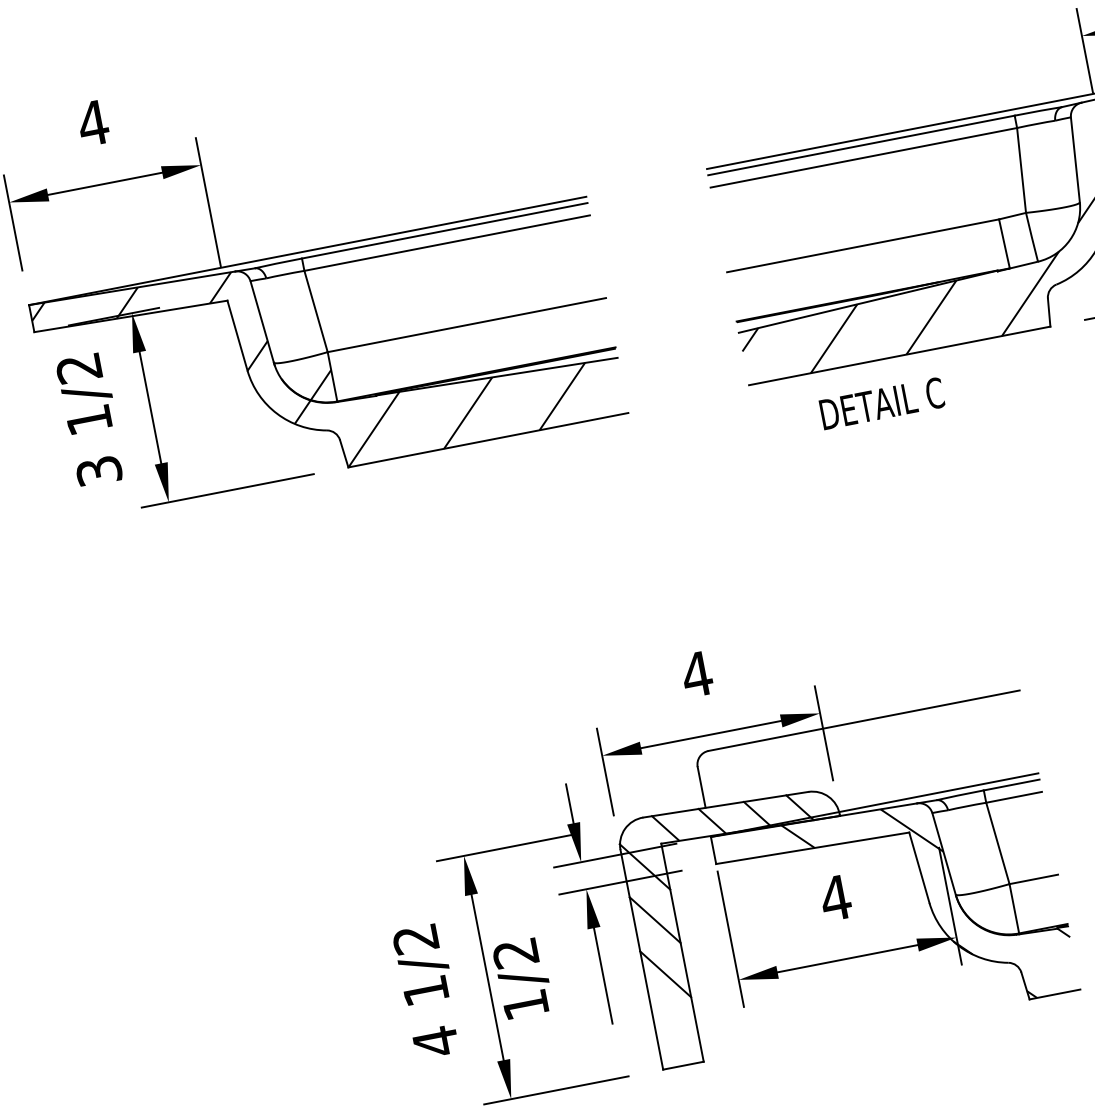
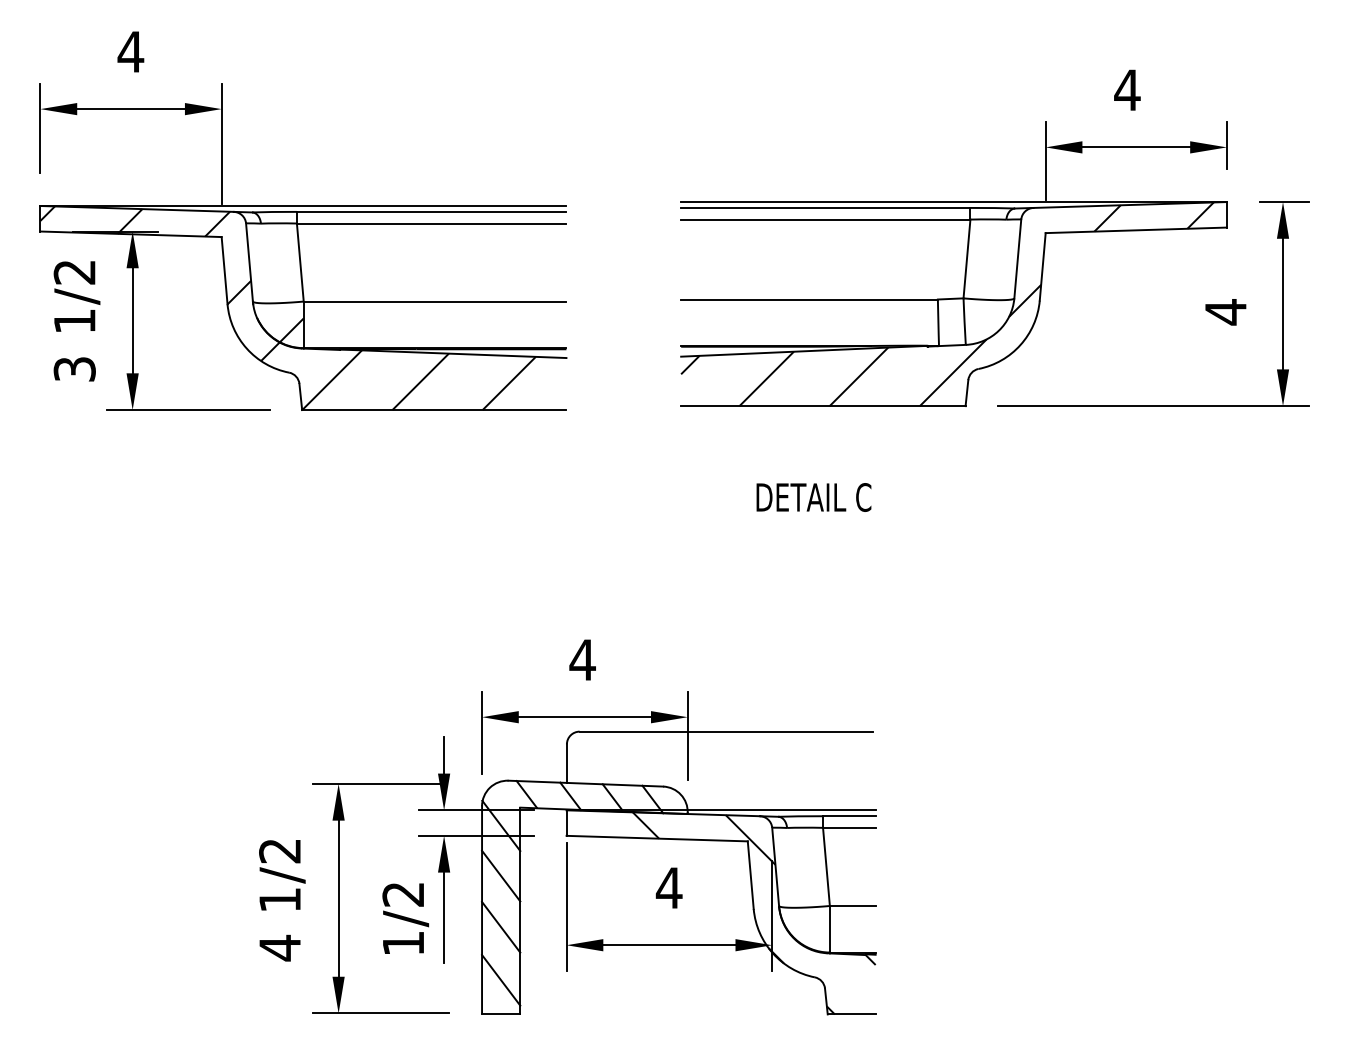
text: (881, 403) -> (813, 497), moved
text: (522, 978) -> (405, 918), moved
line: (677, 1030) -> (501, 980), added

